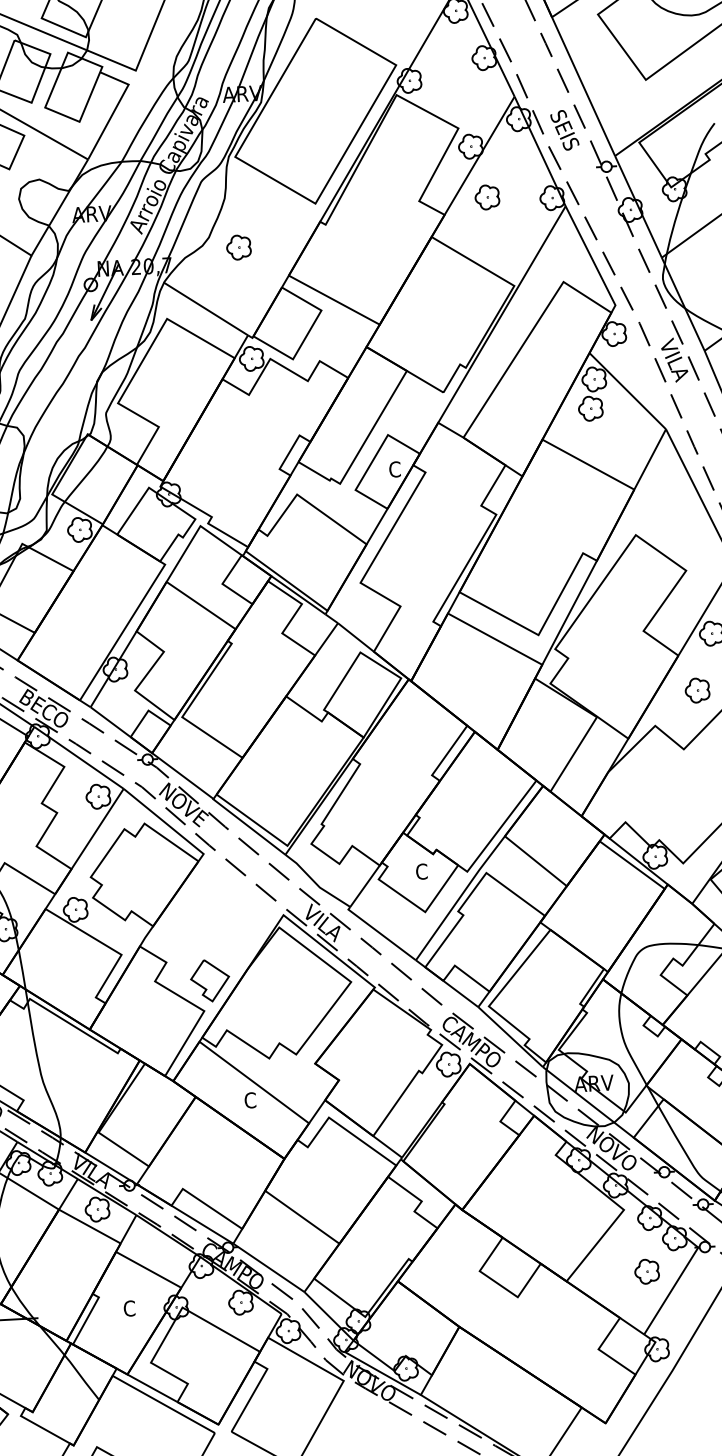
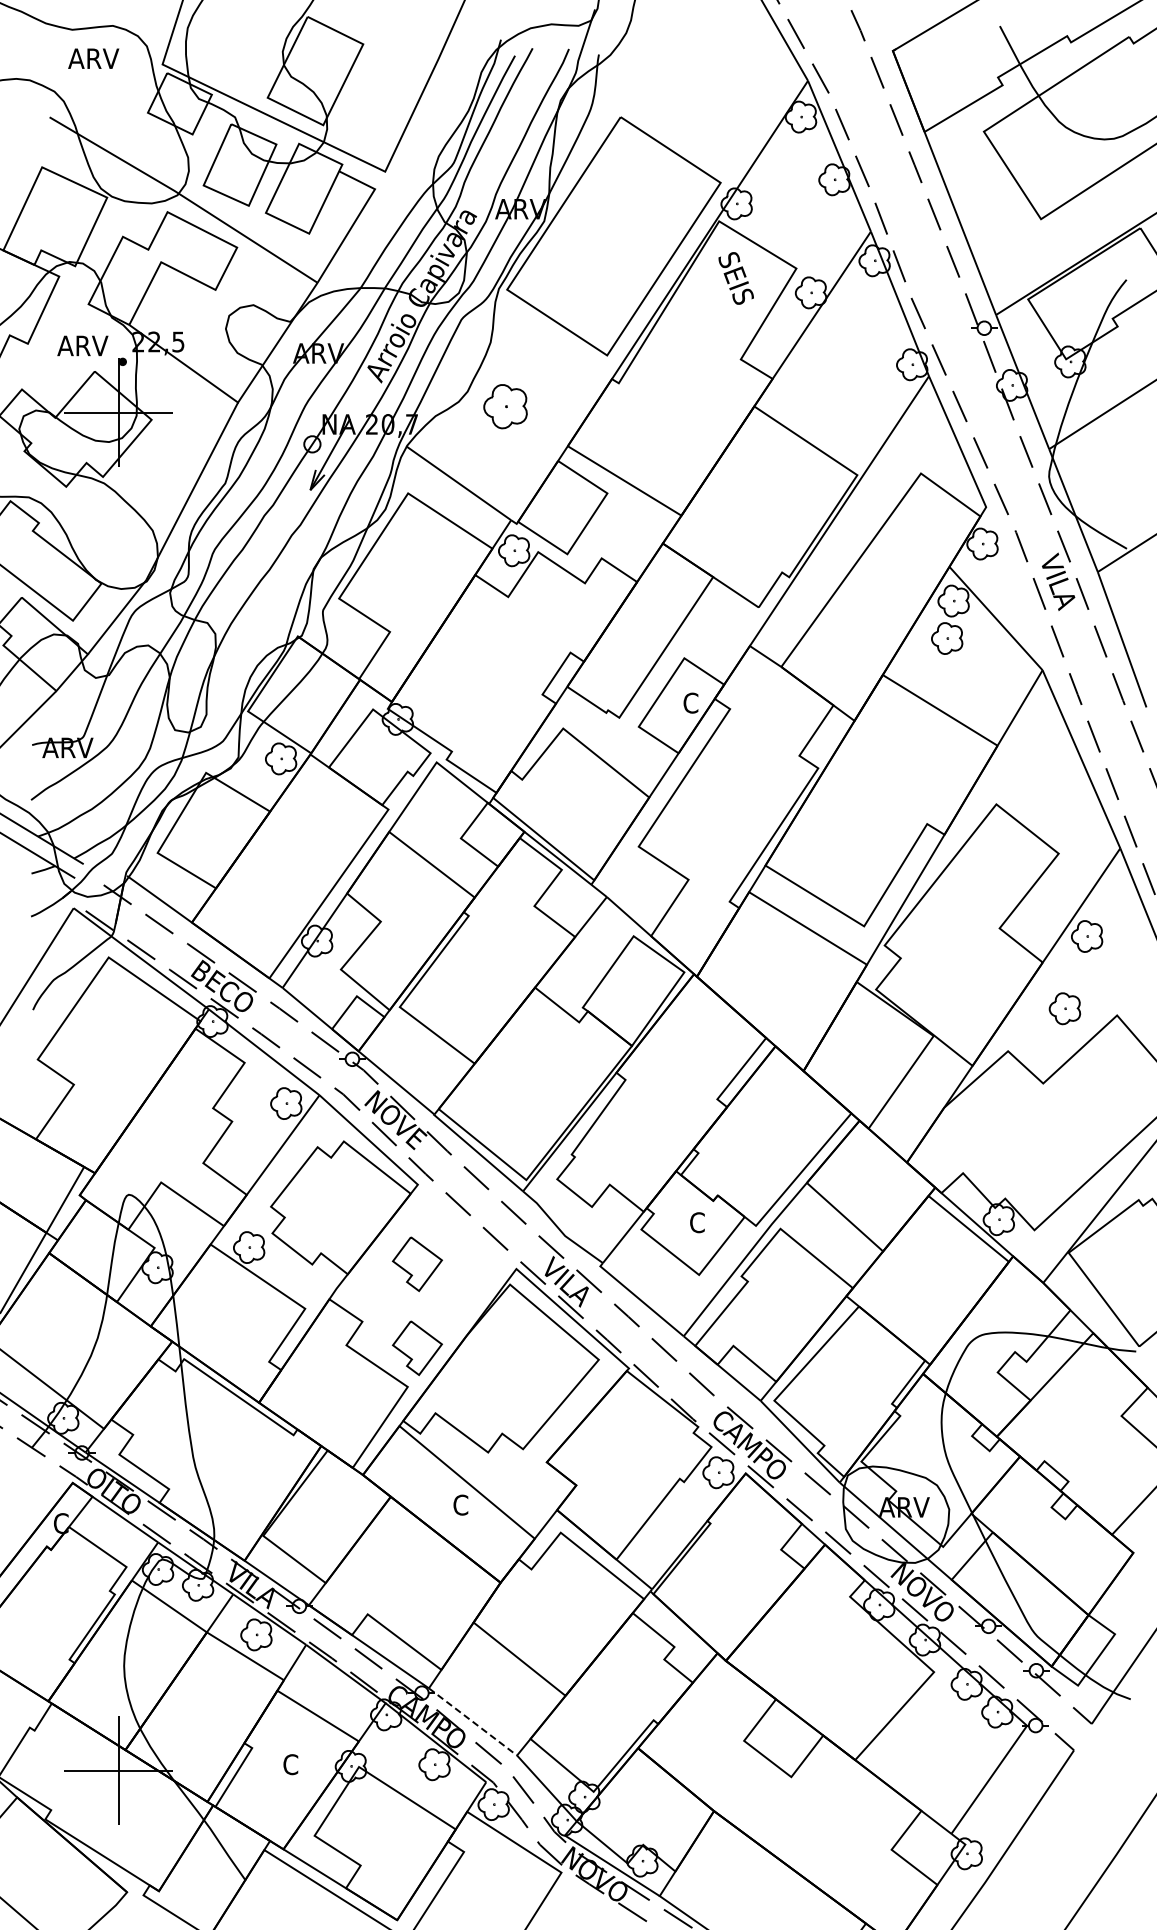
text: (564, 130) -> (735, 278), moved
part: (487, 197) -> (828, 359), removed
part: (238, 247) -> (505, 406), size x1.4
part: (206, 915) -> (417, 1264), added
line: (269, 1268) -> (473, 1722), solid -> dashed
part: (647, 1271) -> (959, 1752), removed

